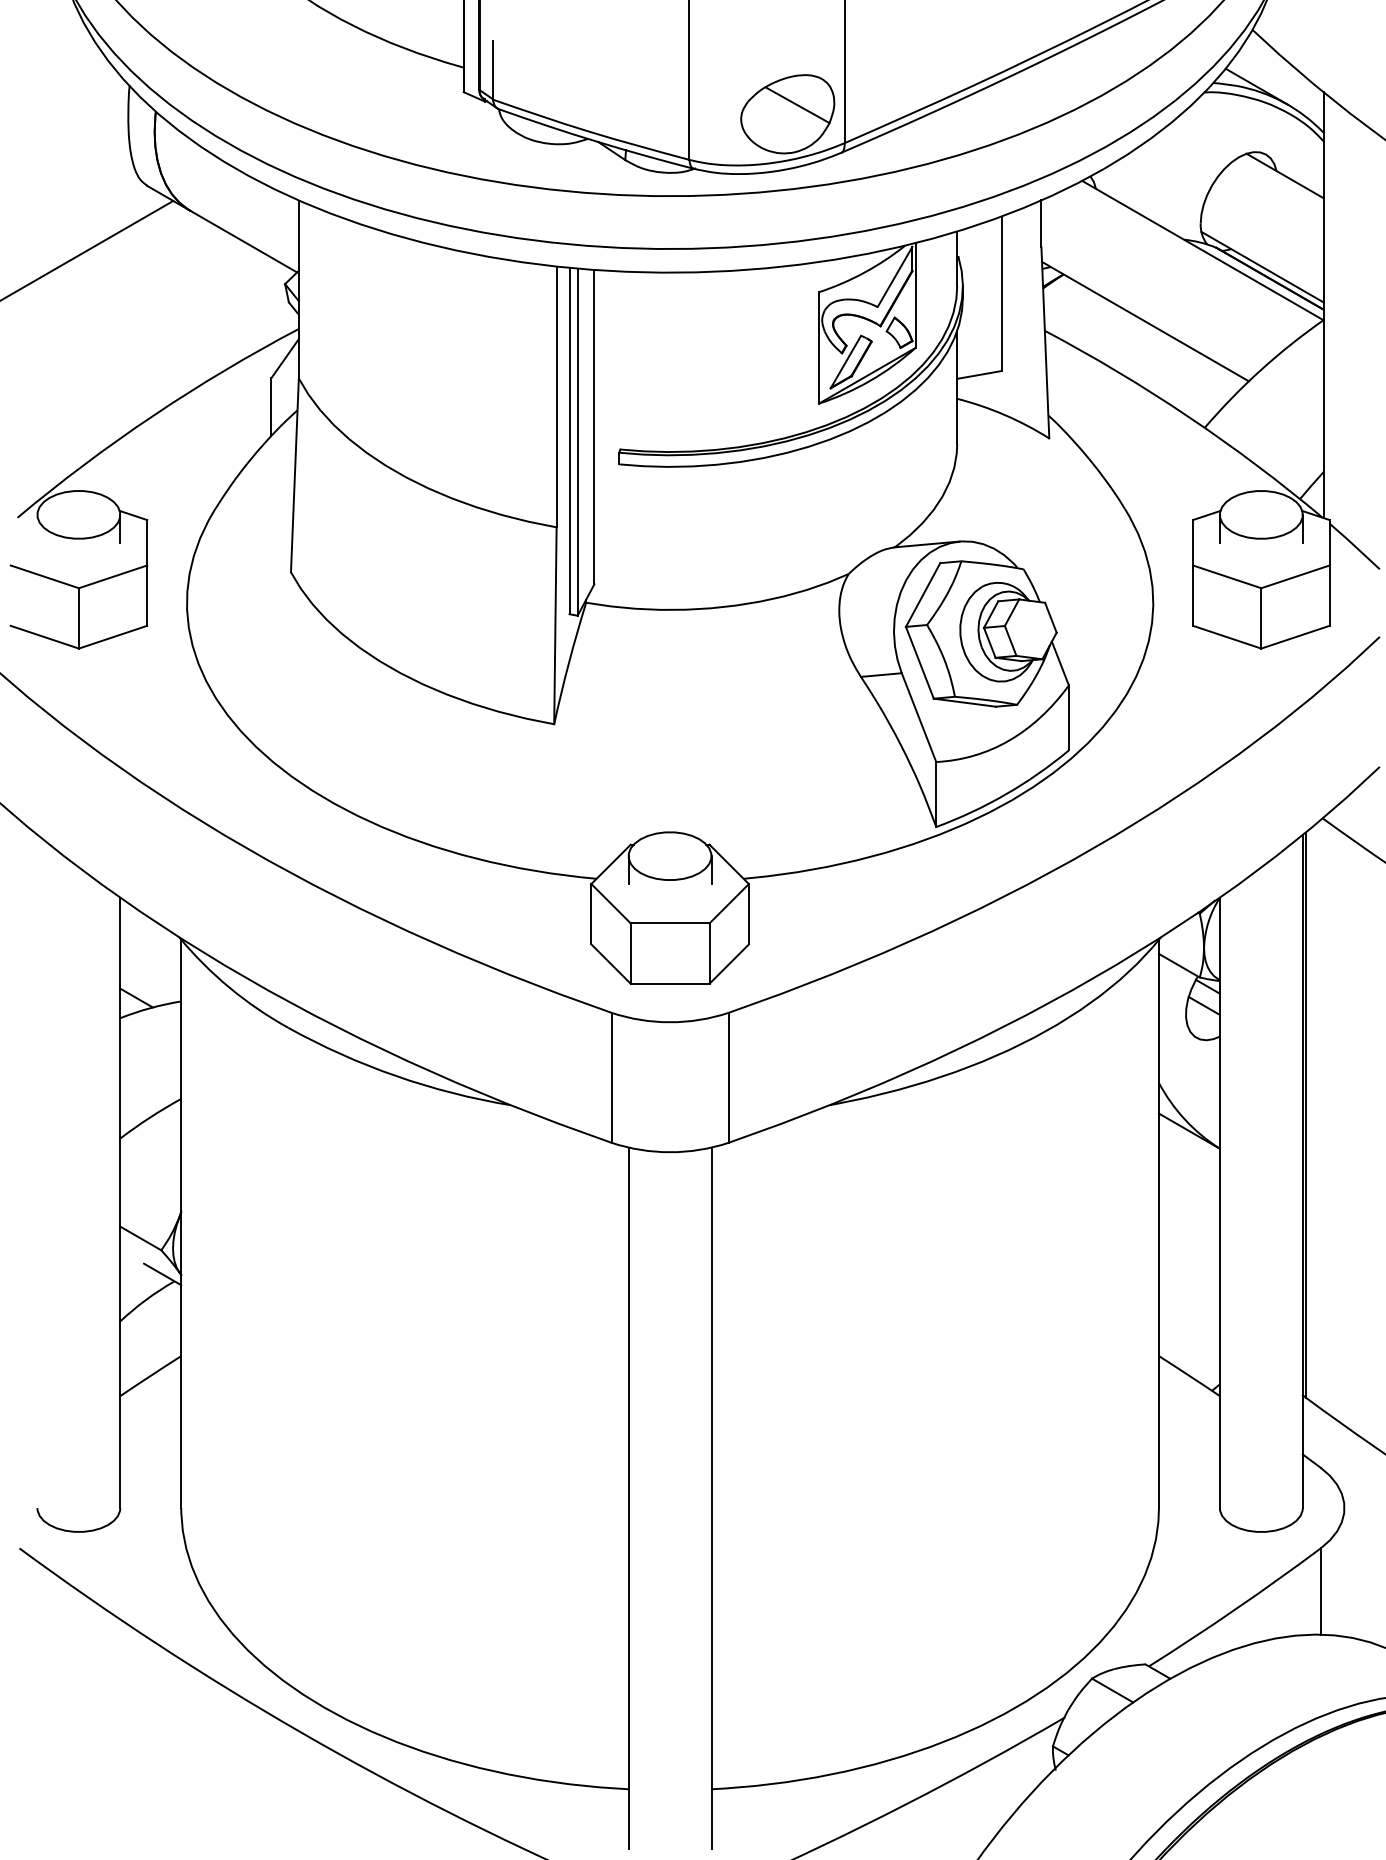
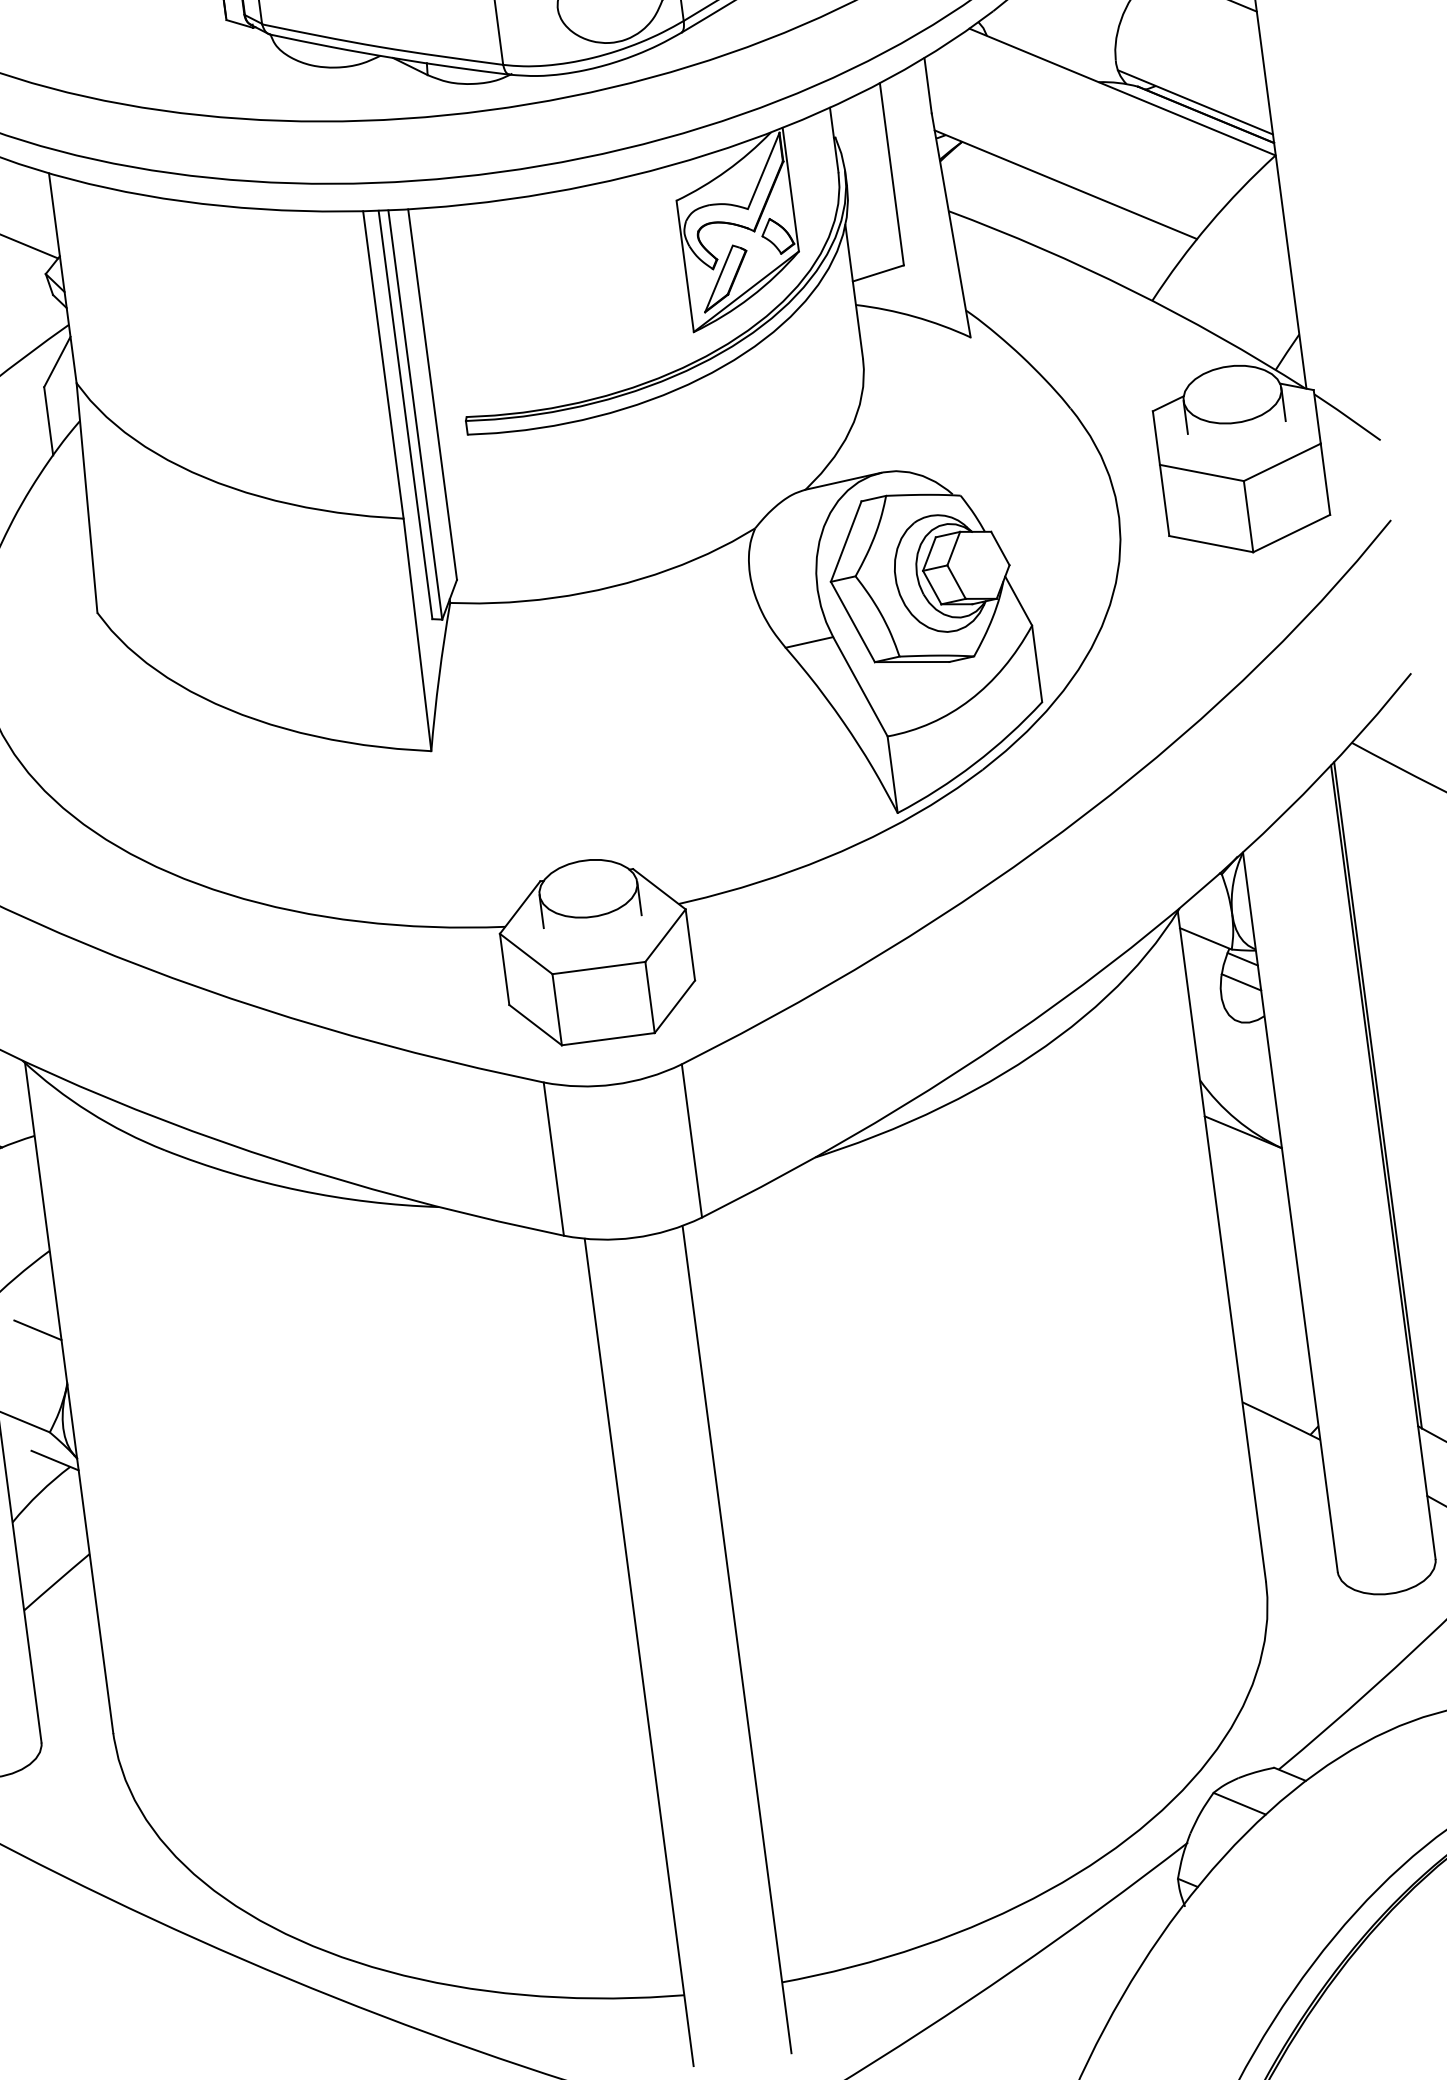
line: (162, 1163) -> (37, 1329), added

